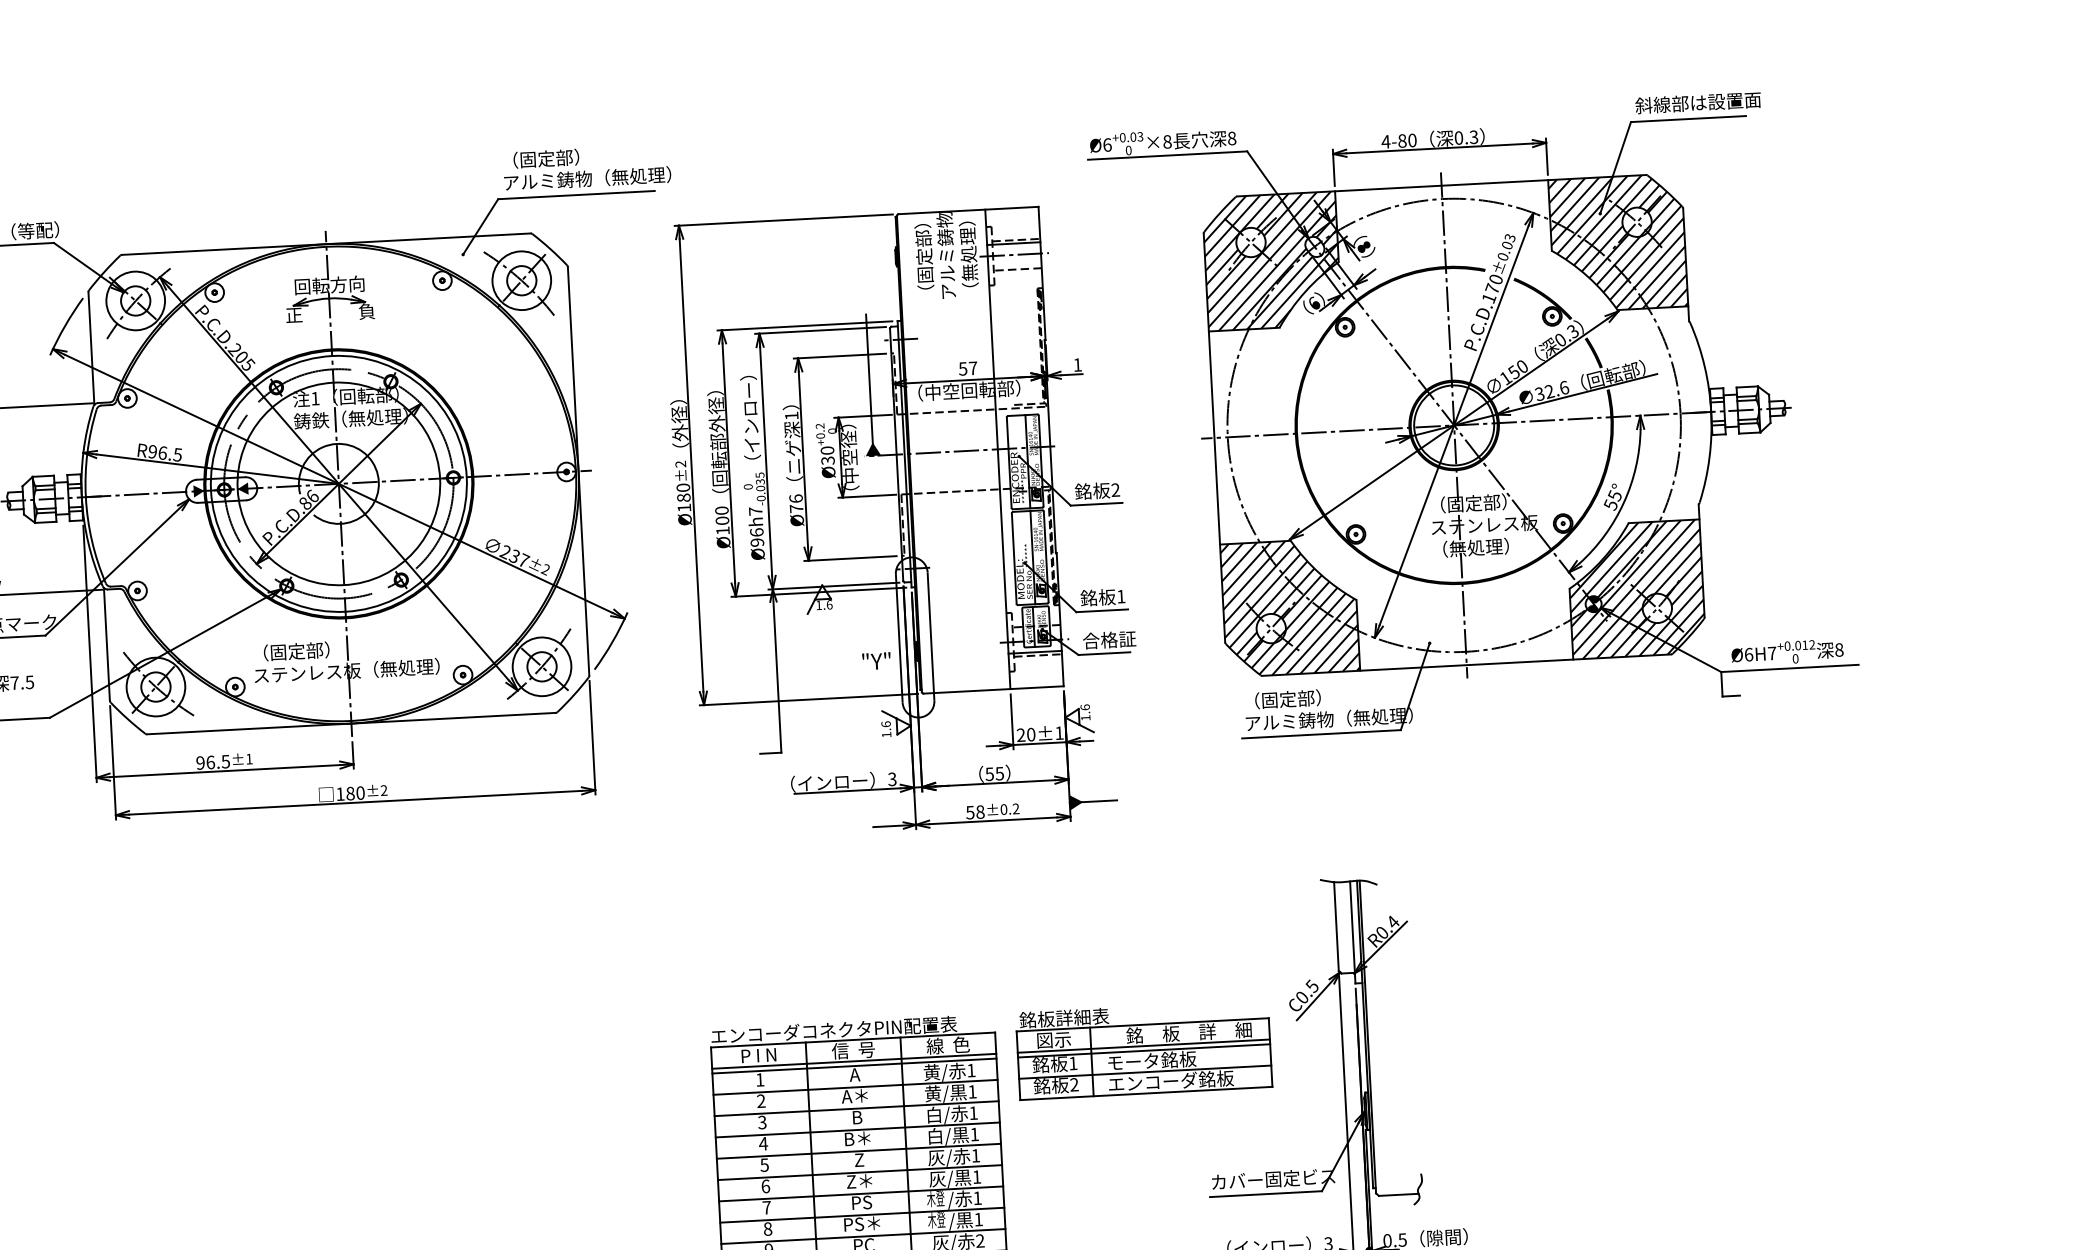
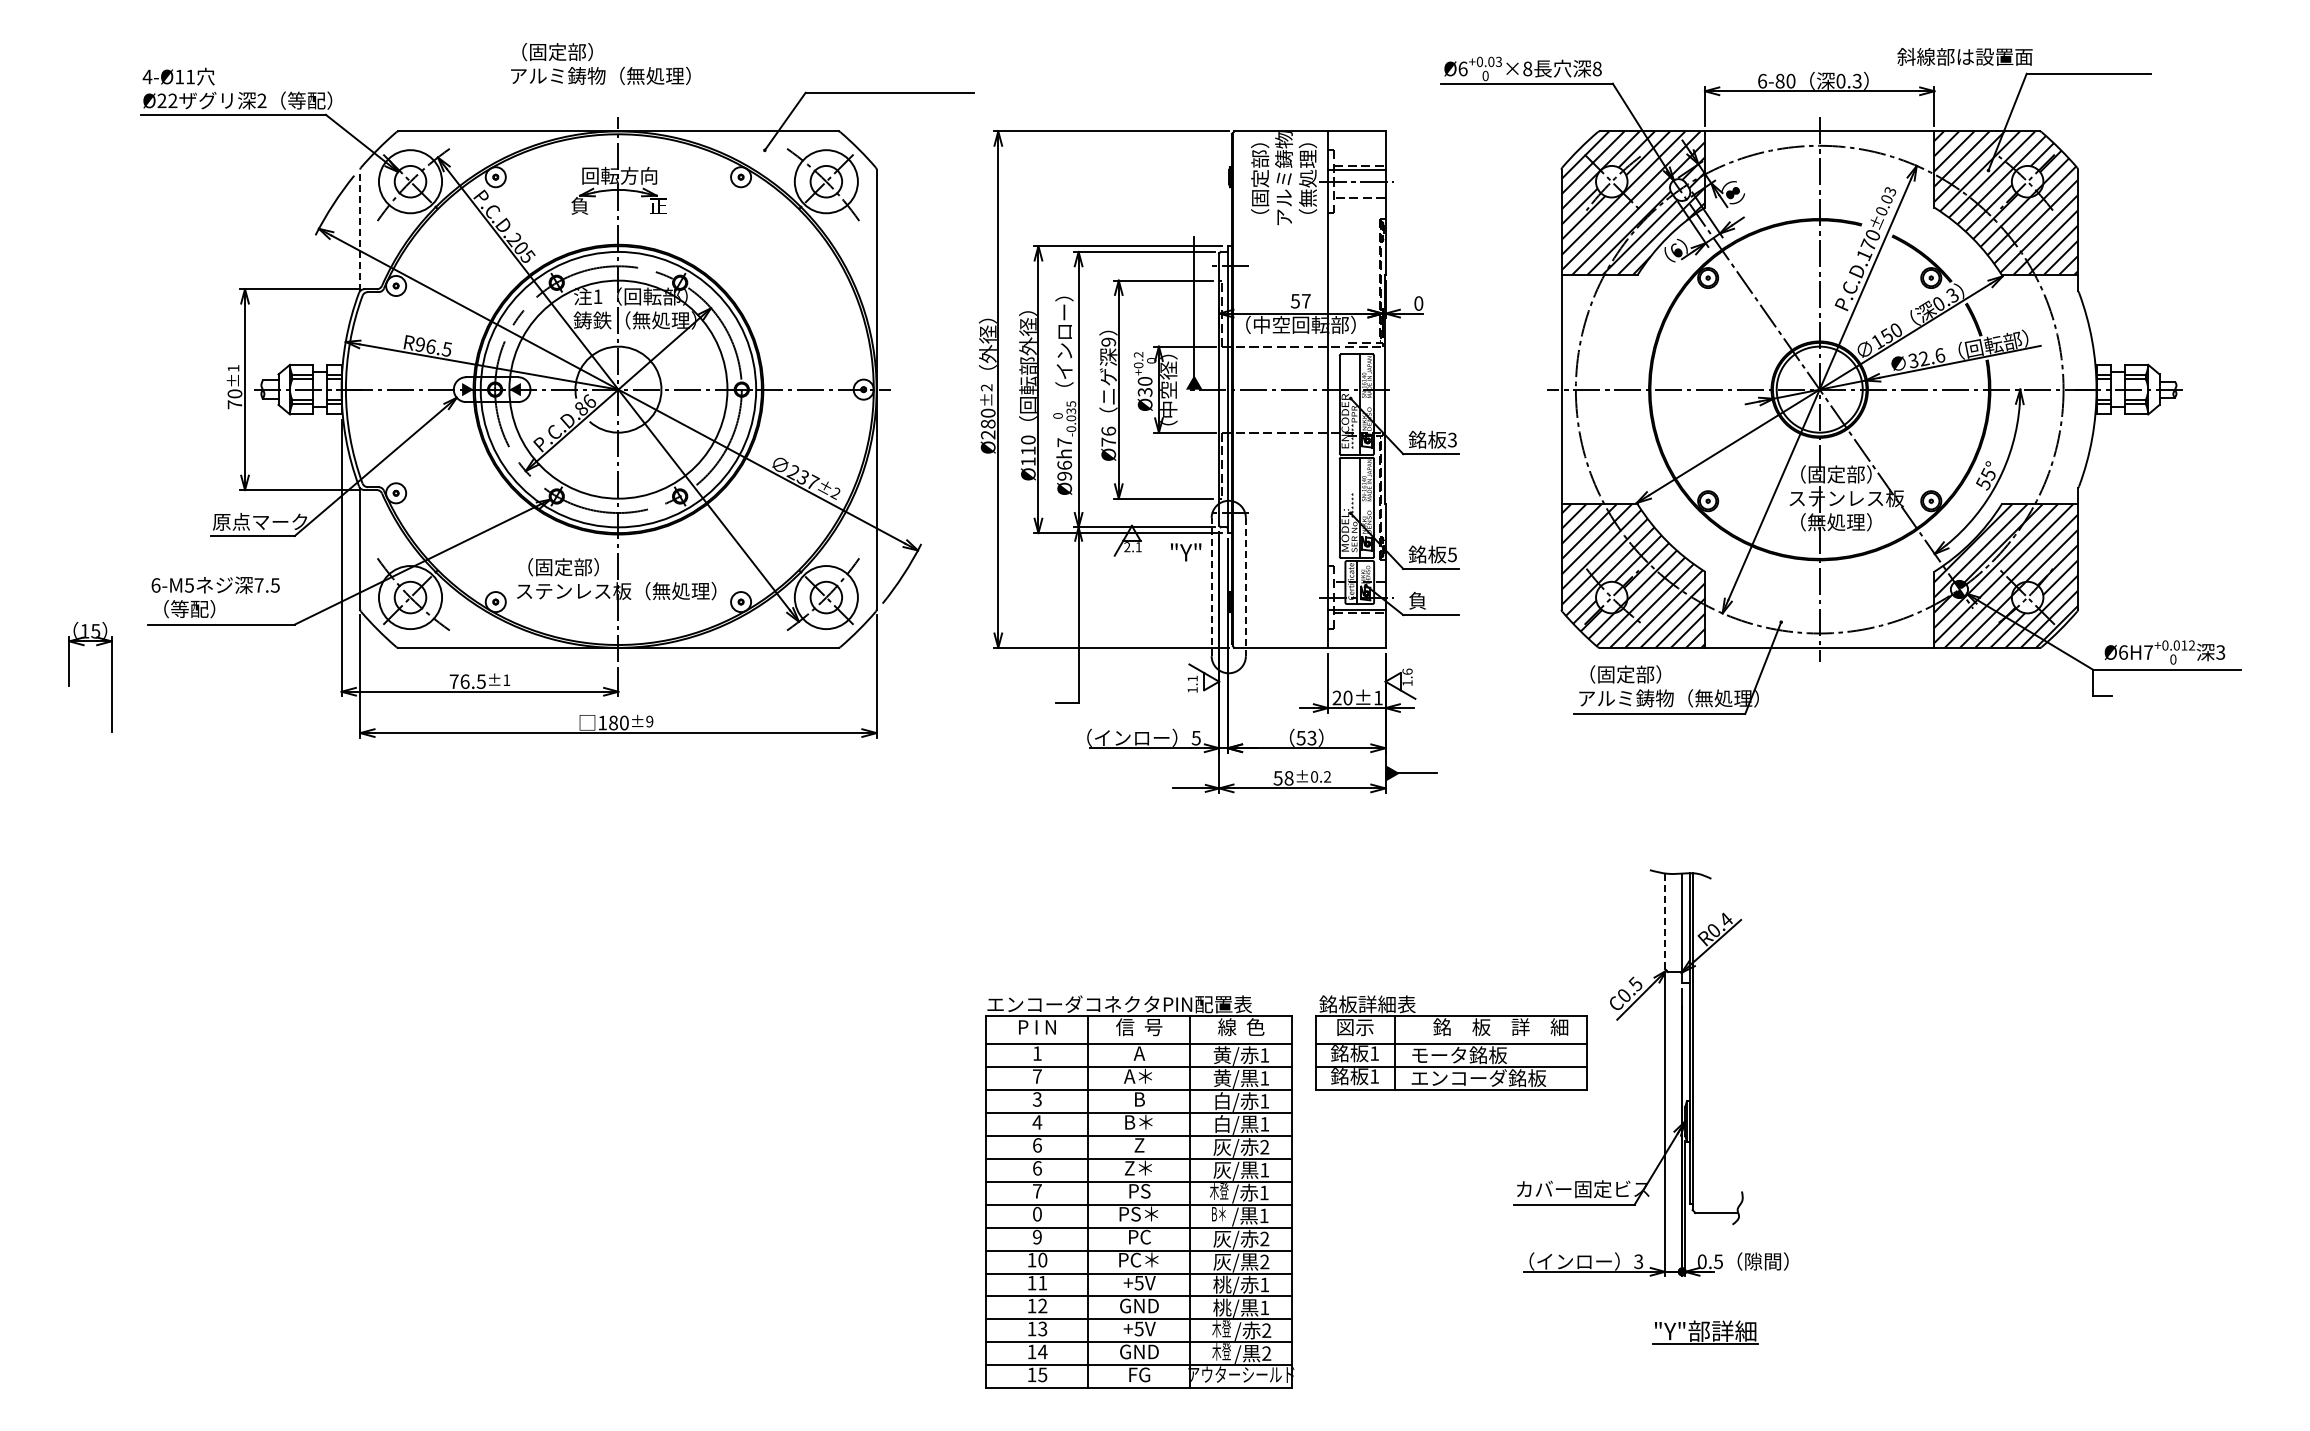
text: (1697, 102) -> (1964, 56), moved
text: (1386, 141) -> (1762, 80), 4-80 -> 6-80
text: (586, 167) -> (600, 63), moved
text: (366, 311) -> (657, 205), 負 -> 正
text: (293, 314) -> (579, 205), 正 -> 負
line: (91, 348) -> (360, 230), solid -> dashed
text: (1077, 364) -> (1418, 303), 1 -> 0
text: (791, 415) -> (1108, 341), 1 -> 9
text: (1115, 490) -> (1452, 440), 2 -> 3
text: (683, 507) -> (987, 434), Ø180 -> Ø280
text: (722, 520) -> (1028, 450), Ø100 -> Ø110
text: (1120, 596) -> (1451, 554), 1 -> 5
text: (823, 605) -> (1132, 547), 1.6 -> 2.1
line: (899, 637) -> (1211, 586), solid -> dashed
line: (930, 637) -> (1245, 587), solid -> dashed
text: (1109, 639) -> (1437, 600), 合格証 -> 負
text: (1839, 649) -> (2220, 652), 8 -> 3
text: (877, 661) -> (1186, 552), moved
text: (885, 724) -> (1192, 678), 1.6 -> 1.1
text: (199, 762) -> (453, 681), 96.5 -> 76.5
text: (1000, 773) -> (1312, 737), 55 -> 53
text: (892, 778) -> (1196, 737), 3 -> 5
text: (383, 790) -> (649, 721), ±2 -> ±9
line: (1336, 926) -> (1665, 921), solid -> dashed
line: (1143, 1045) -> (1451, 1038), removed
line: (854, 1060) -> (1139, 1038), removed
text: (1074, 1084) -> (1374, 1076), 2 -> 1
text: (761, 1101) -> (1037, 1076), 2 -> 7
text: (975, 1155) -> (1264, 1146), 1 -> 2
text: (763, 1165) -> (1036, 1145), 5 -> 6
text: (936, 1220) -> (1218, 1214), 木登 -> B＊
text: (768, 1229) -> (1037, 1214), 8 -> 0

